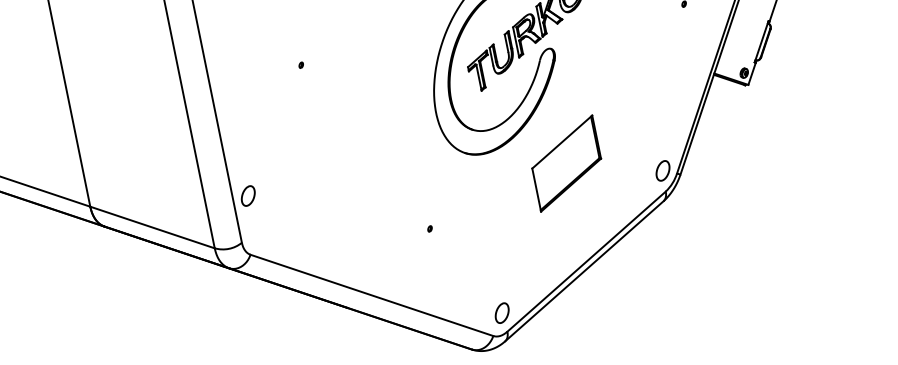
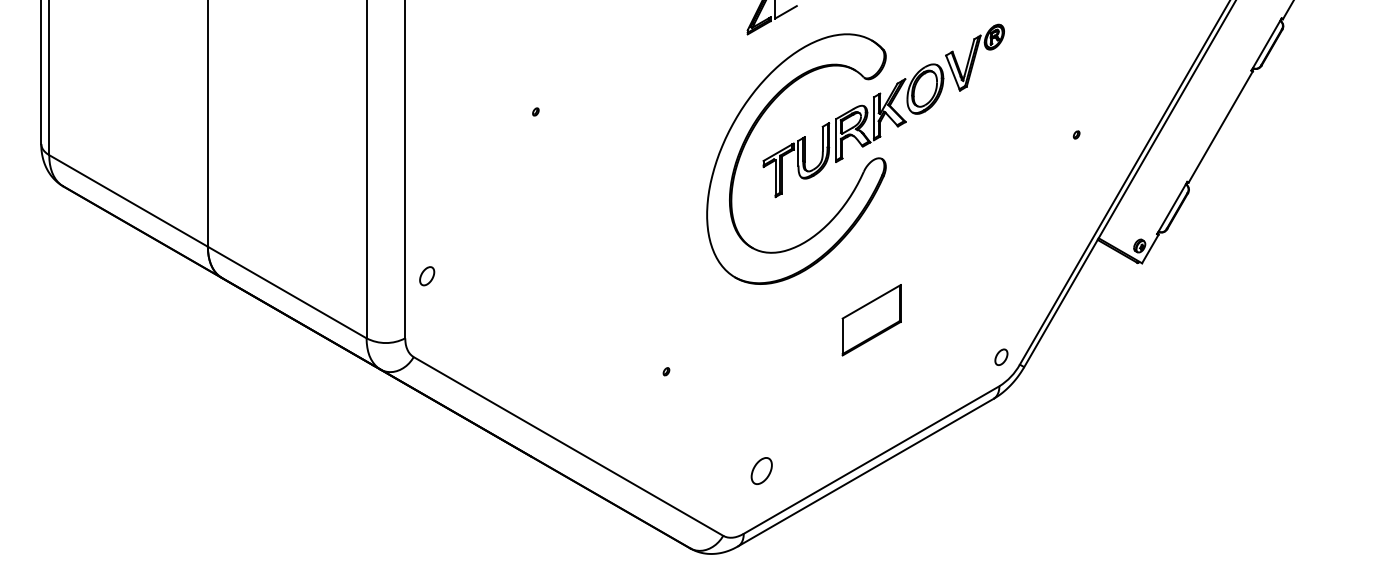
part: (566, 163) -> (871, 319), size x0.6
part: (663, 171) -> (1001, 357), size x0.6
part: (248, 196) -> (427, 276), size x0.7
part: (501, 312) -> (761, 470), moved

